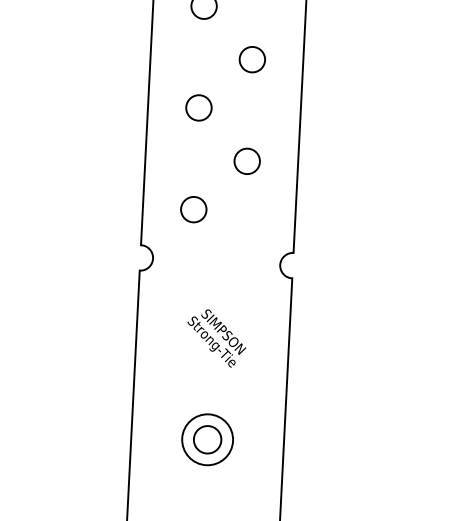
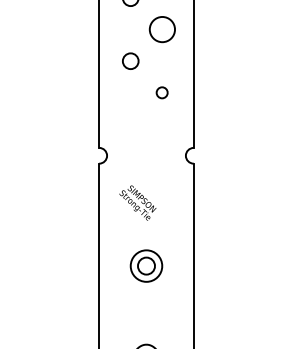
circle: (251, 59) -> (161, 29), size x1.6
circle: (246, 160) -> (161, 92), size x0.7
circle: (193, 208) -> (130, 123), removed
text: (216, 337) -> (137, 202), moved

